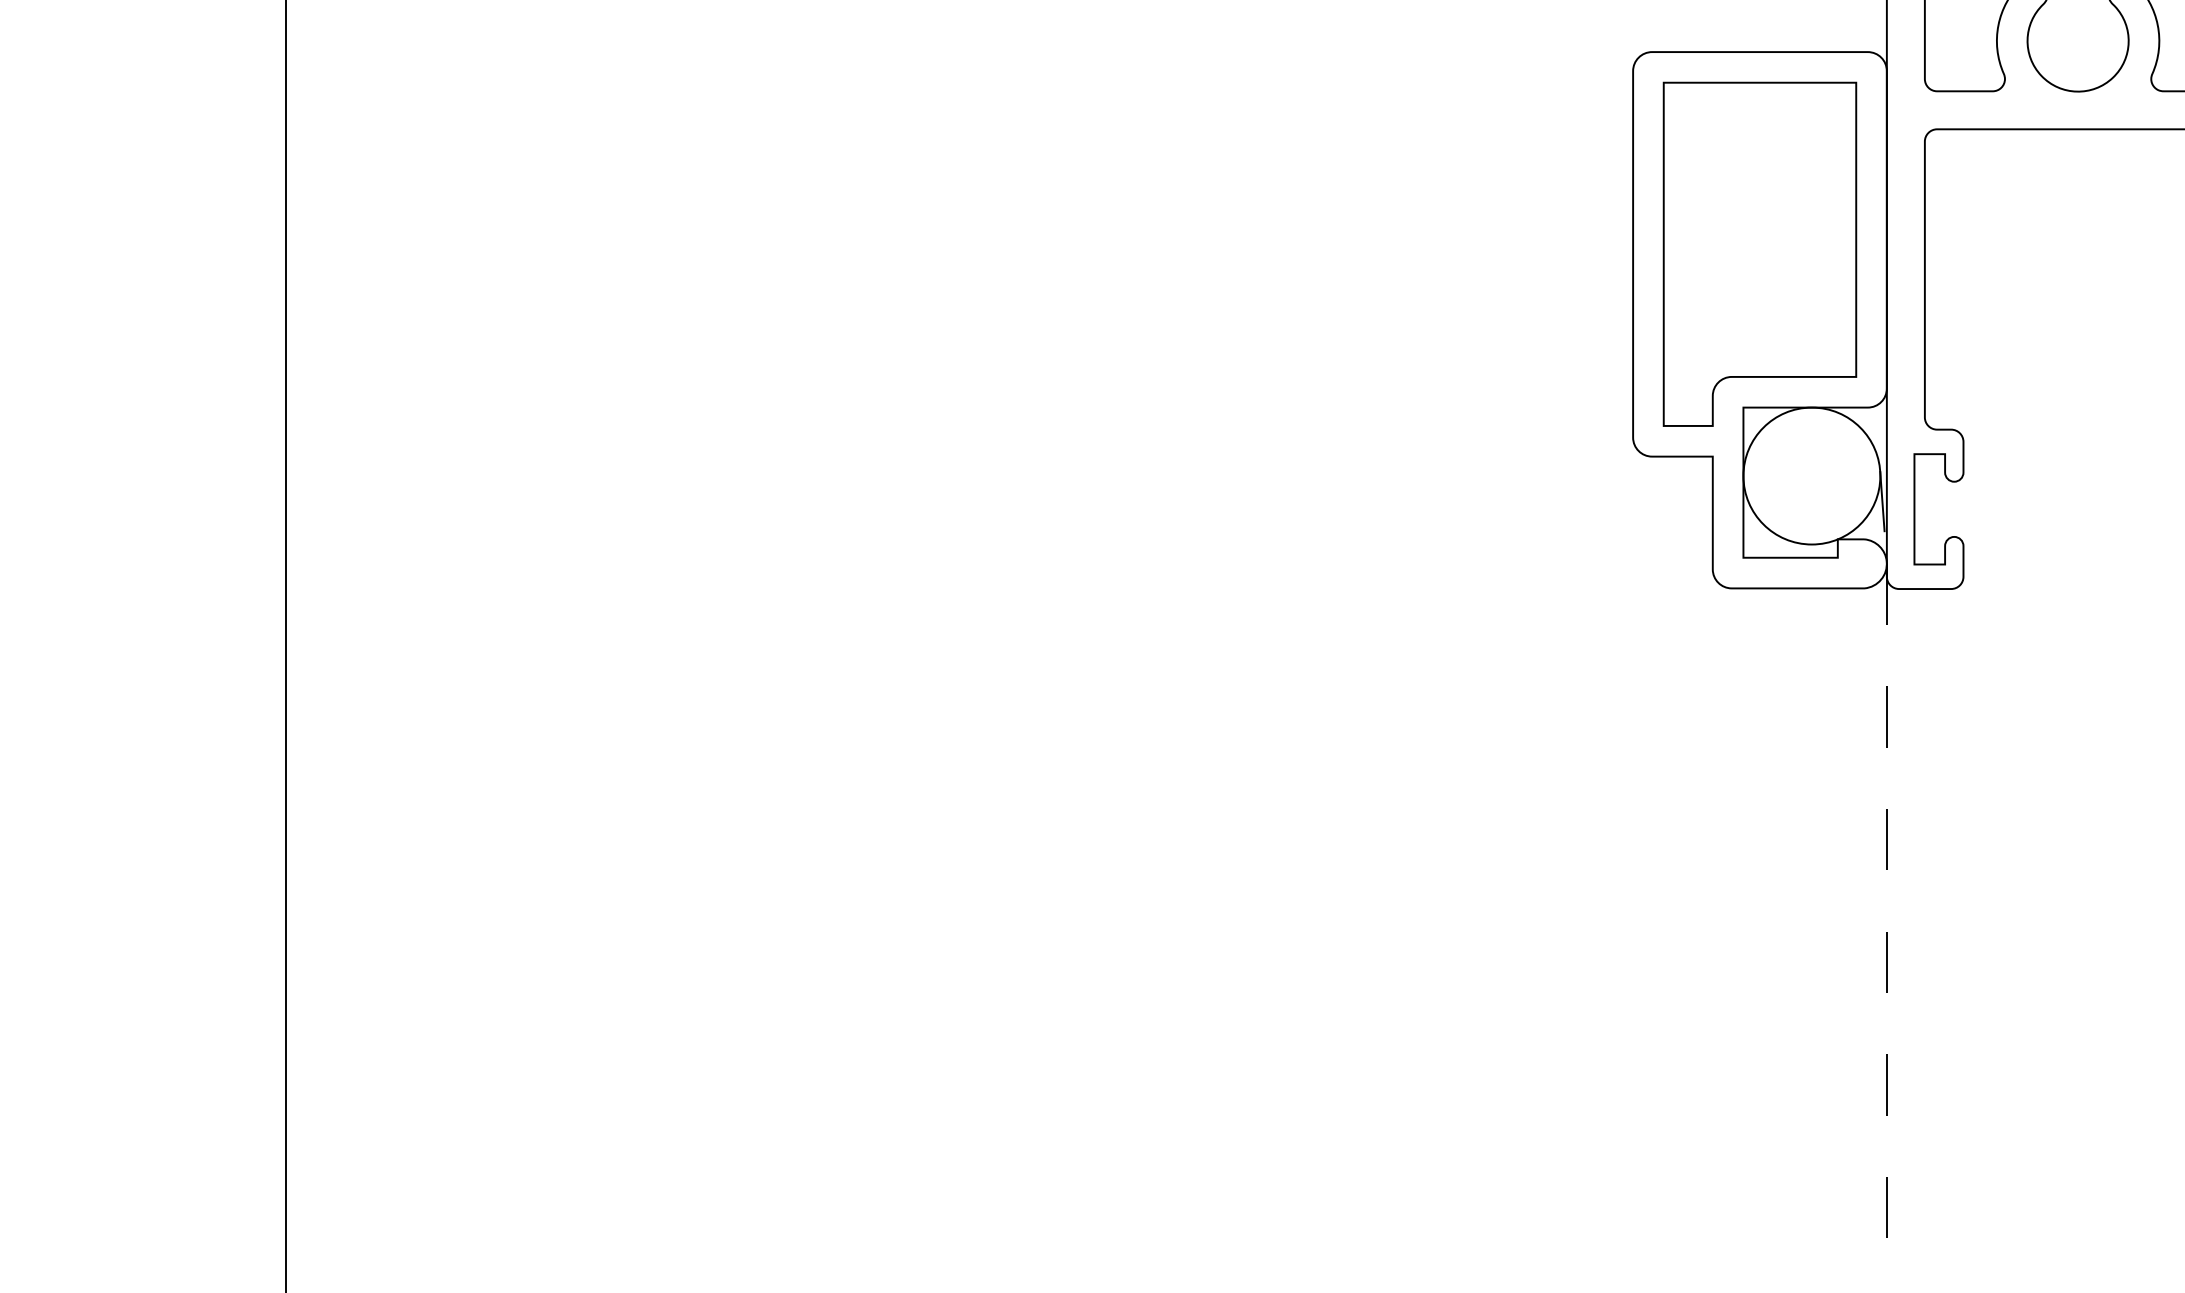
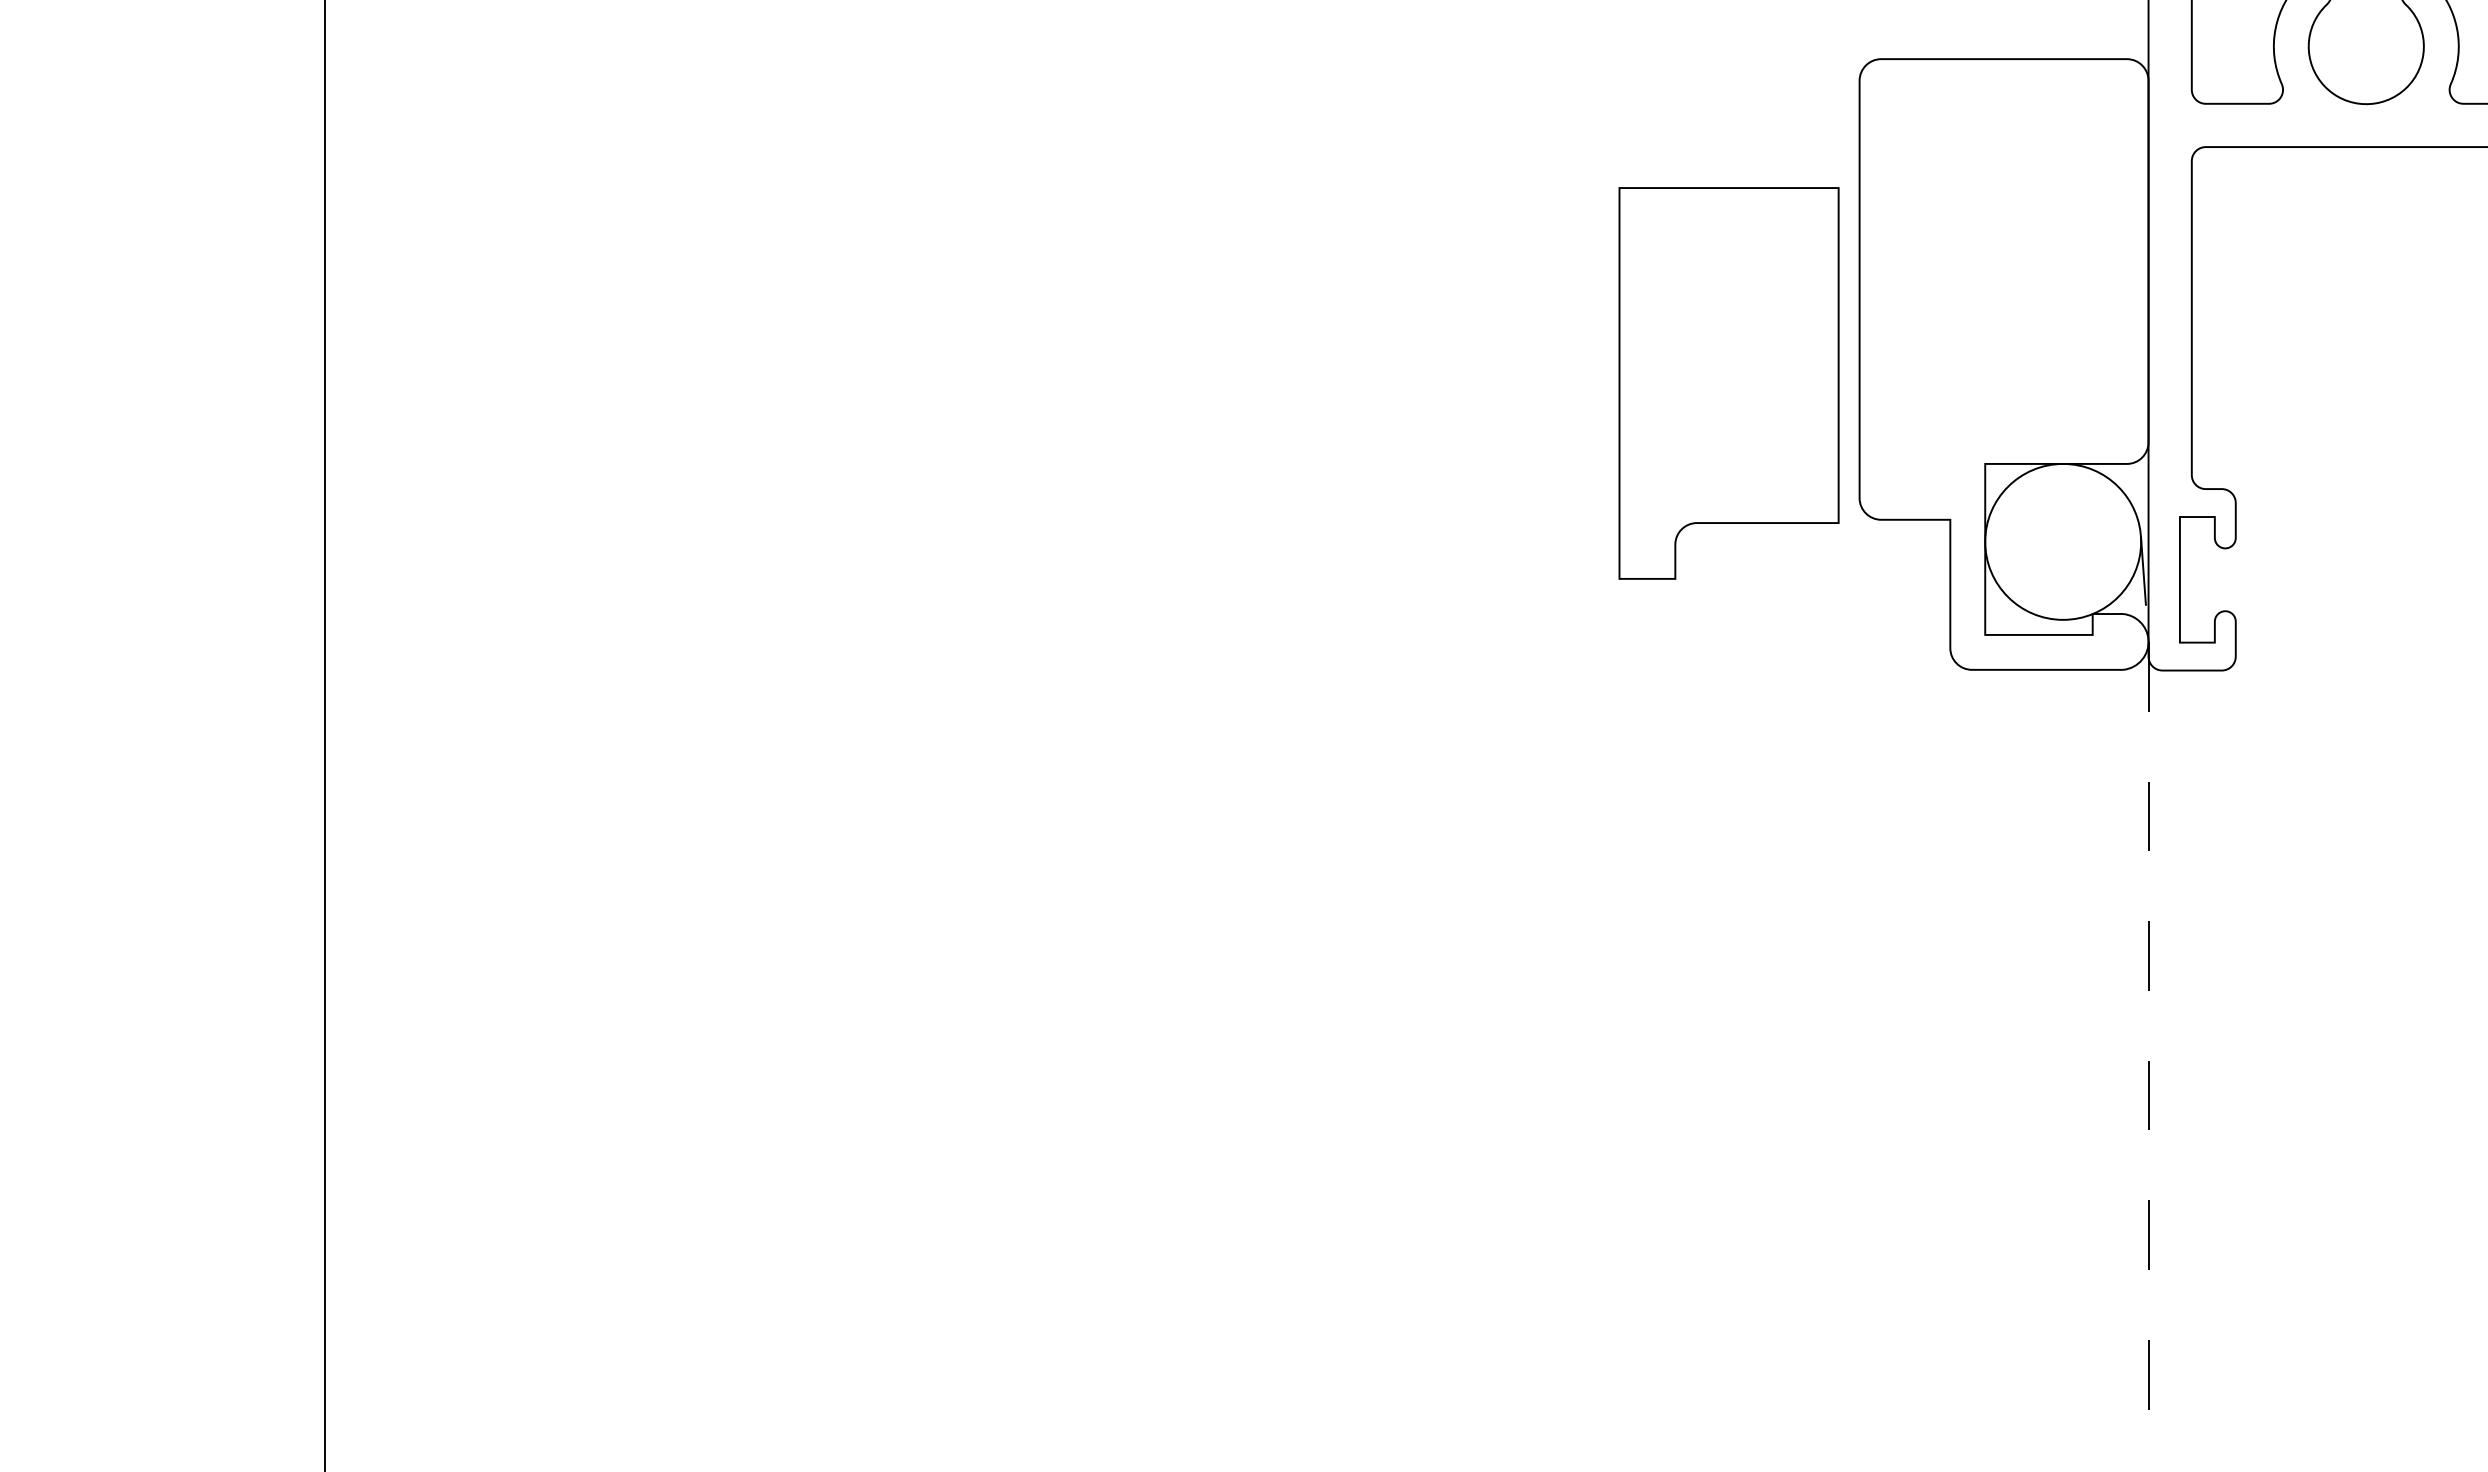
part: (1759, 254) -> (1728, 383), moved

